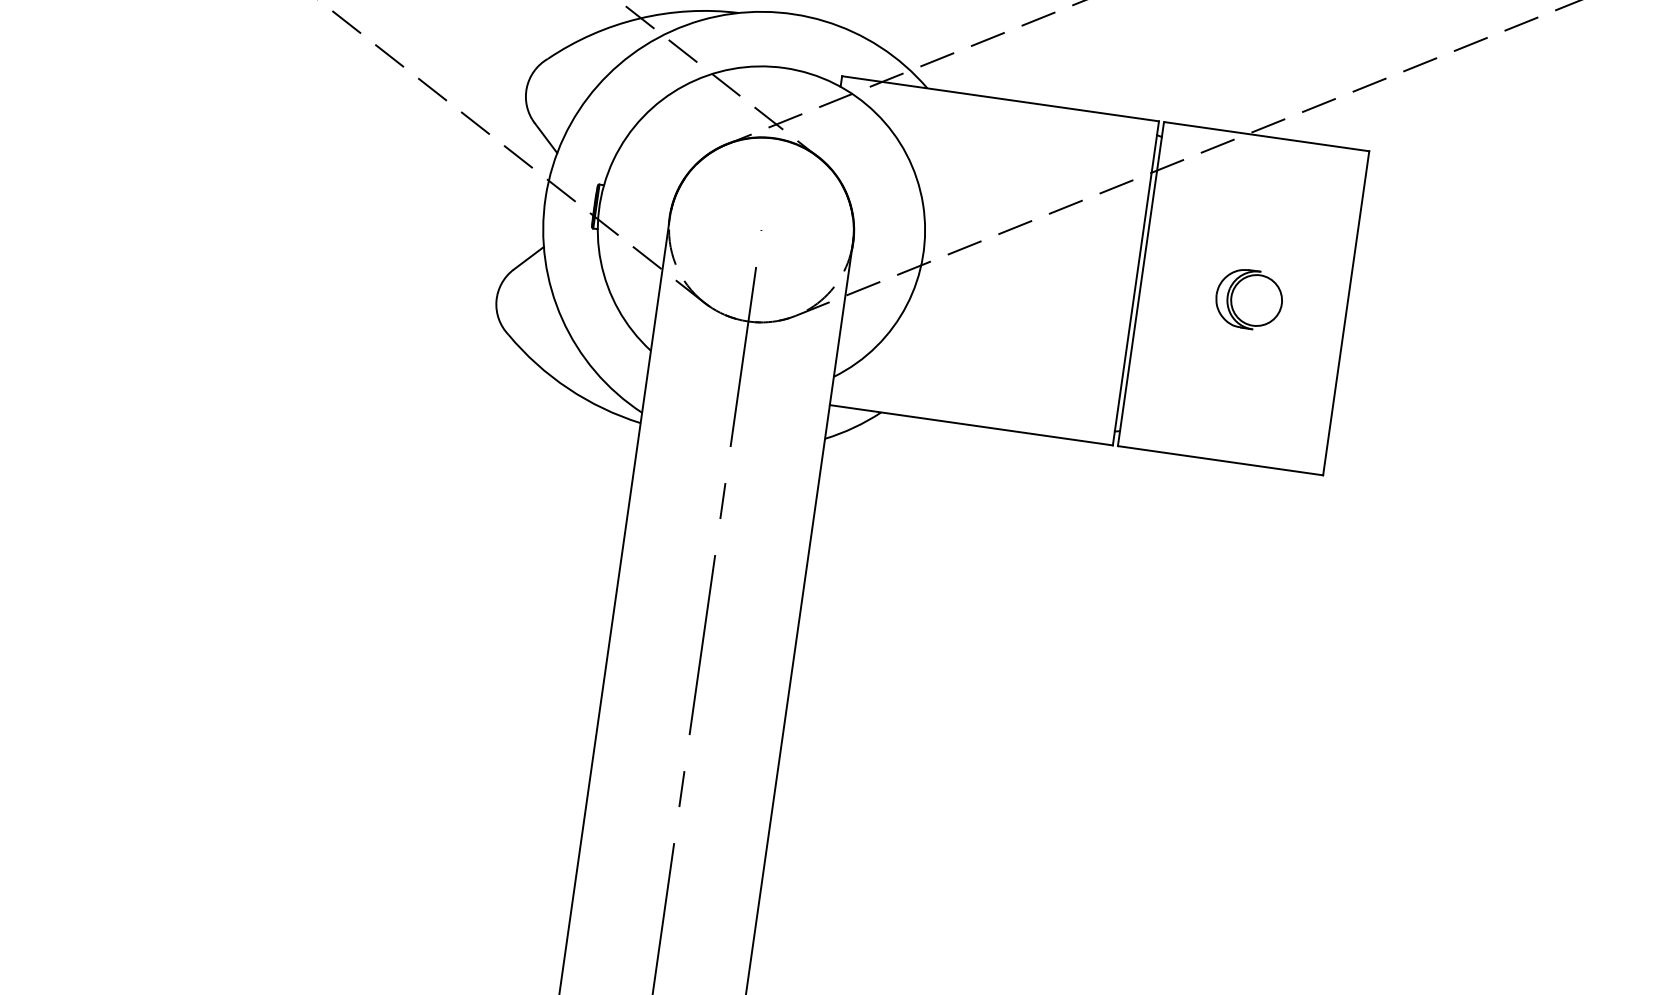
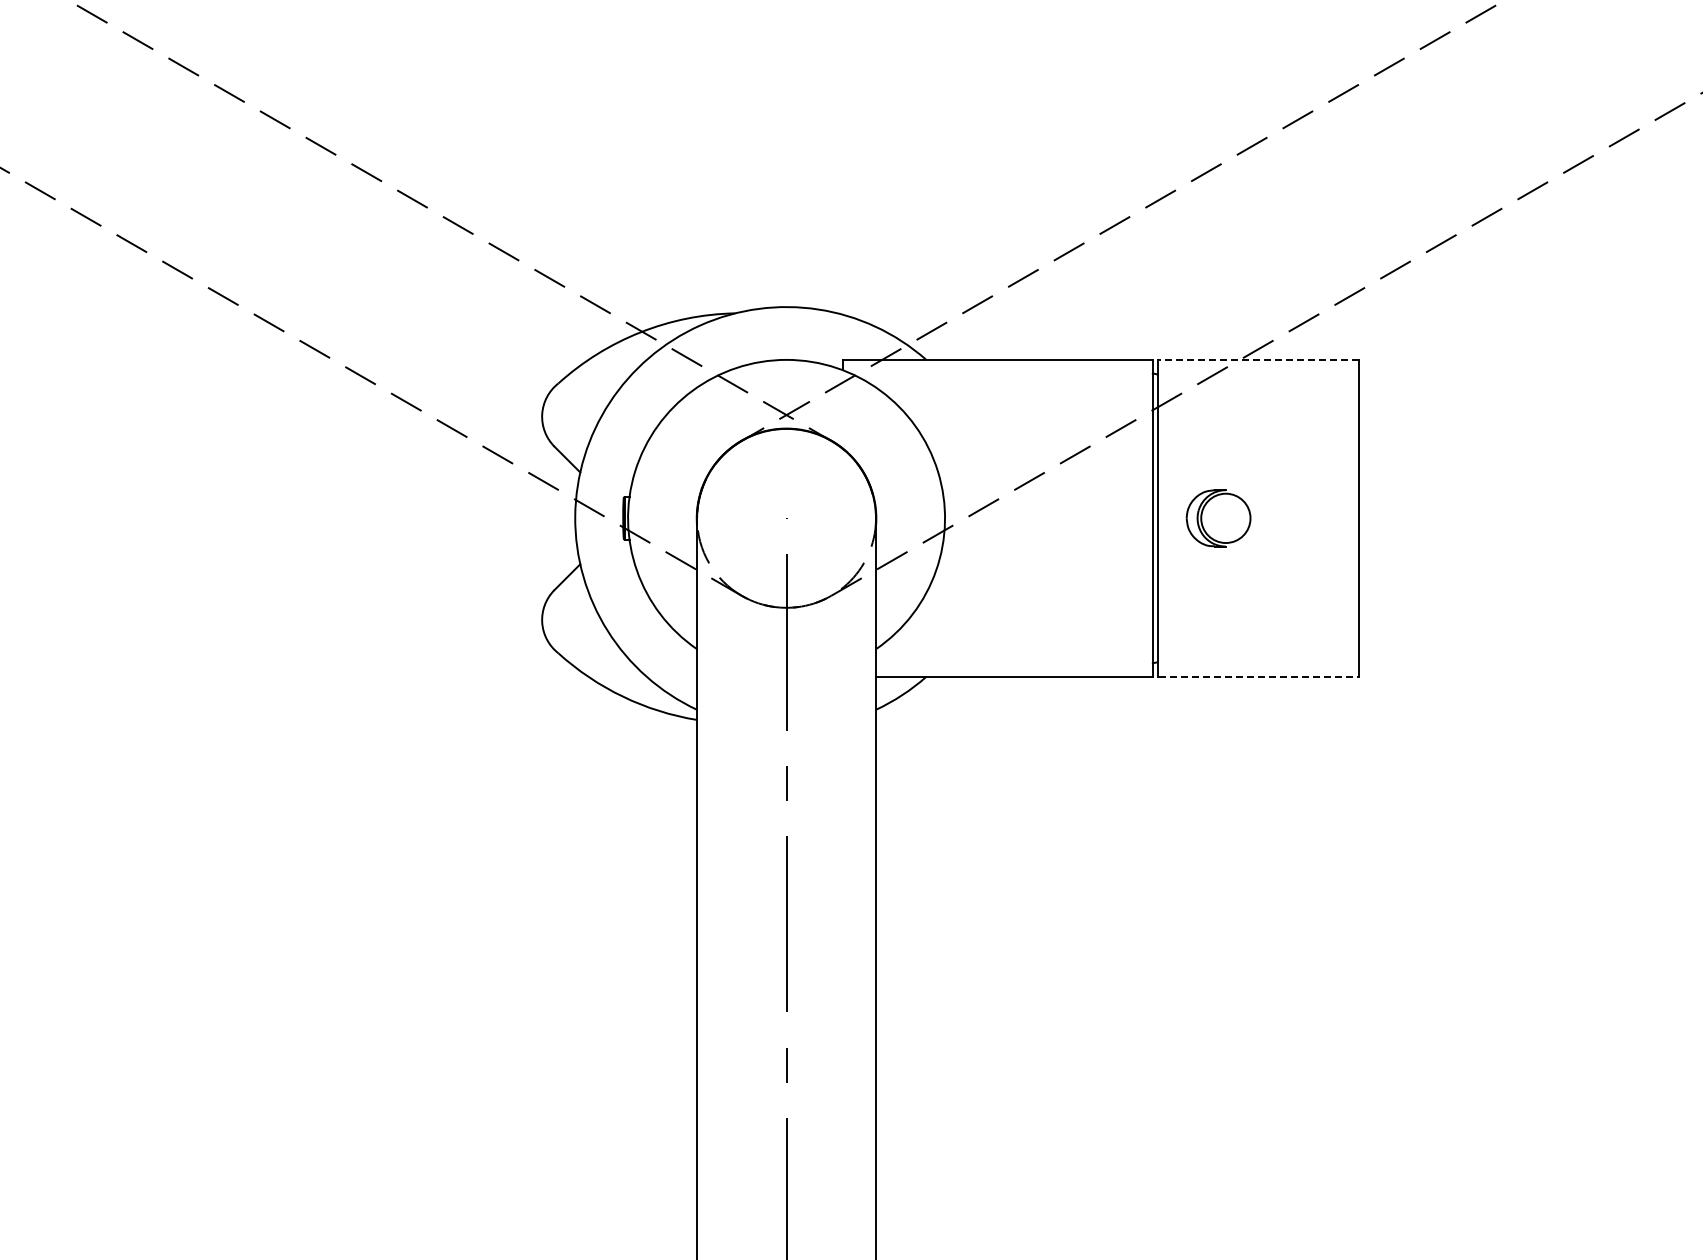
line: (1267, 136) -> (1258, 359), solid -> dashed
part: (1249, 299) -> (1218, 518), moved
line: (1220, 460) -> (1258, 676), solid -> dashed

